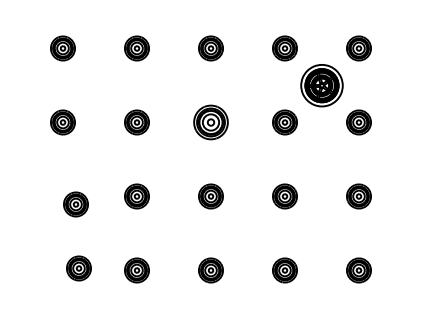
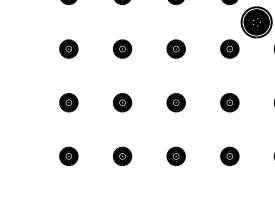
part: (210, 122) -> (175, 49), size x0.71
part: (75, 204) -> (68, 102), moved
part: (78, 268) -> (68, 156), moved

